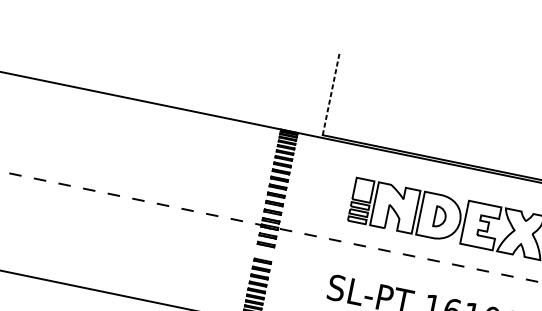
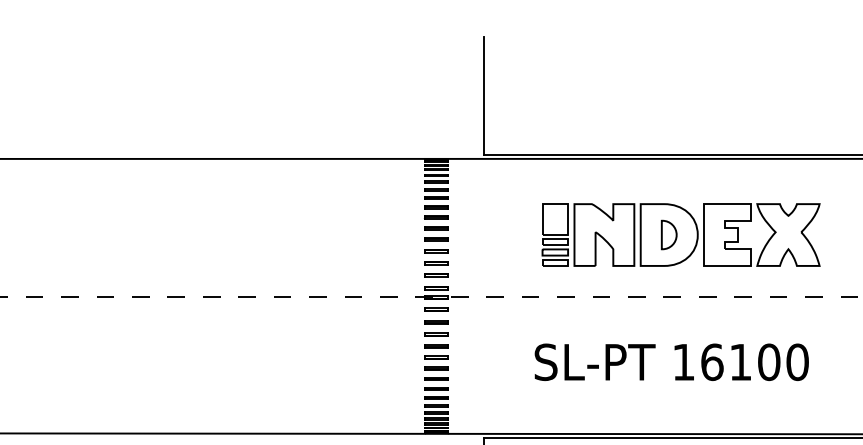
line: (331, 93) -> (483, 95), dashed -> solid
line: (264, 252) -> (436, 333), added

